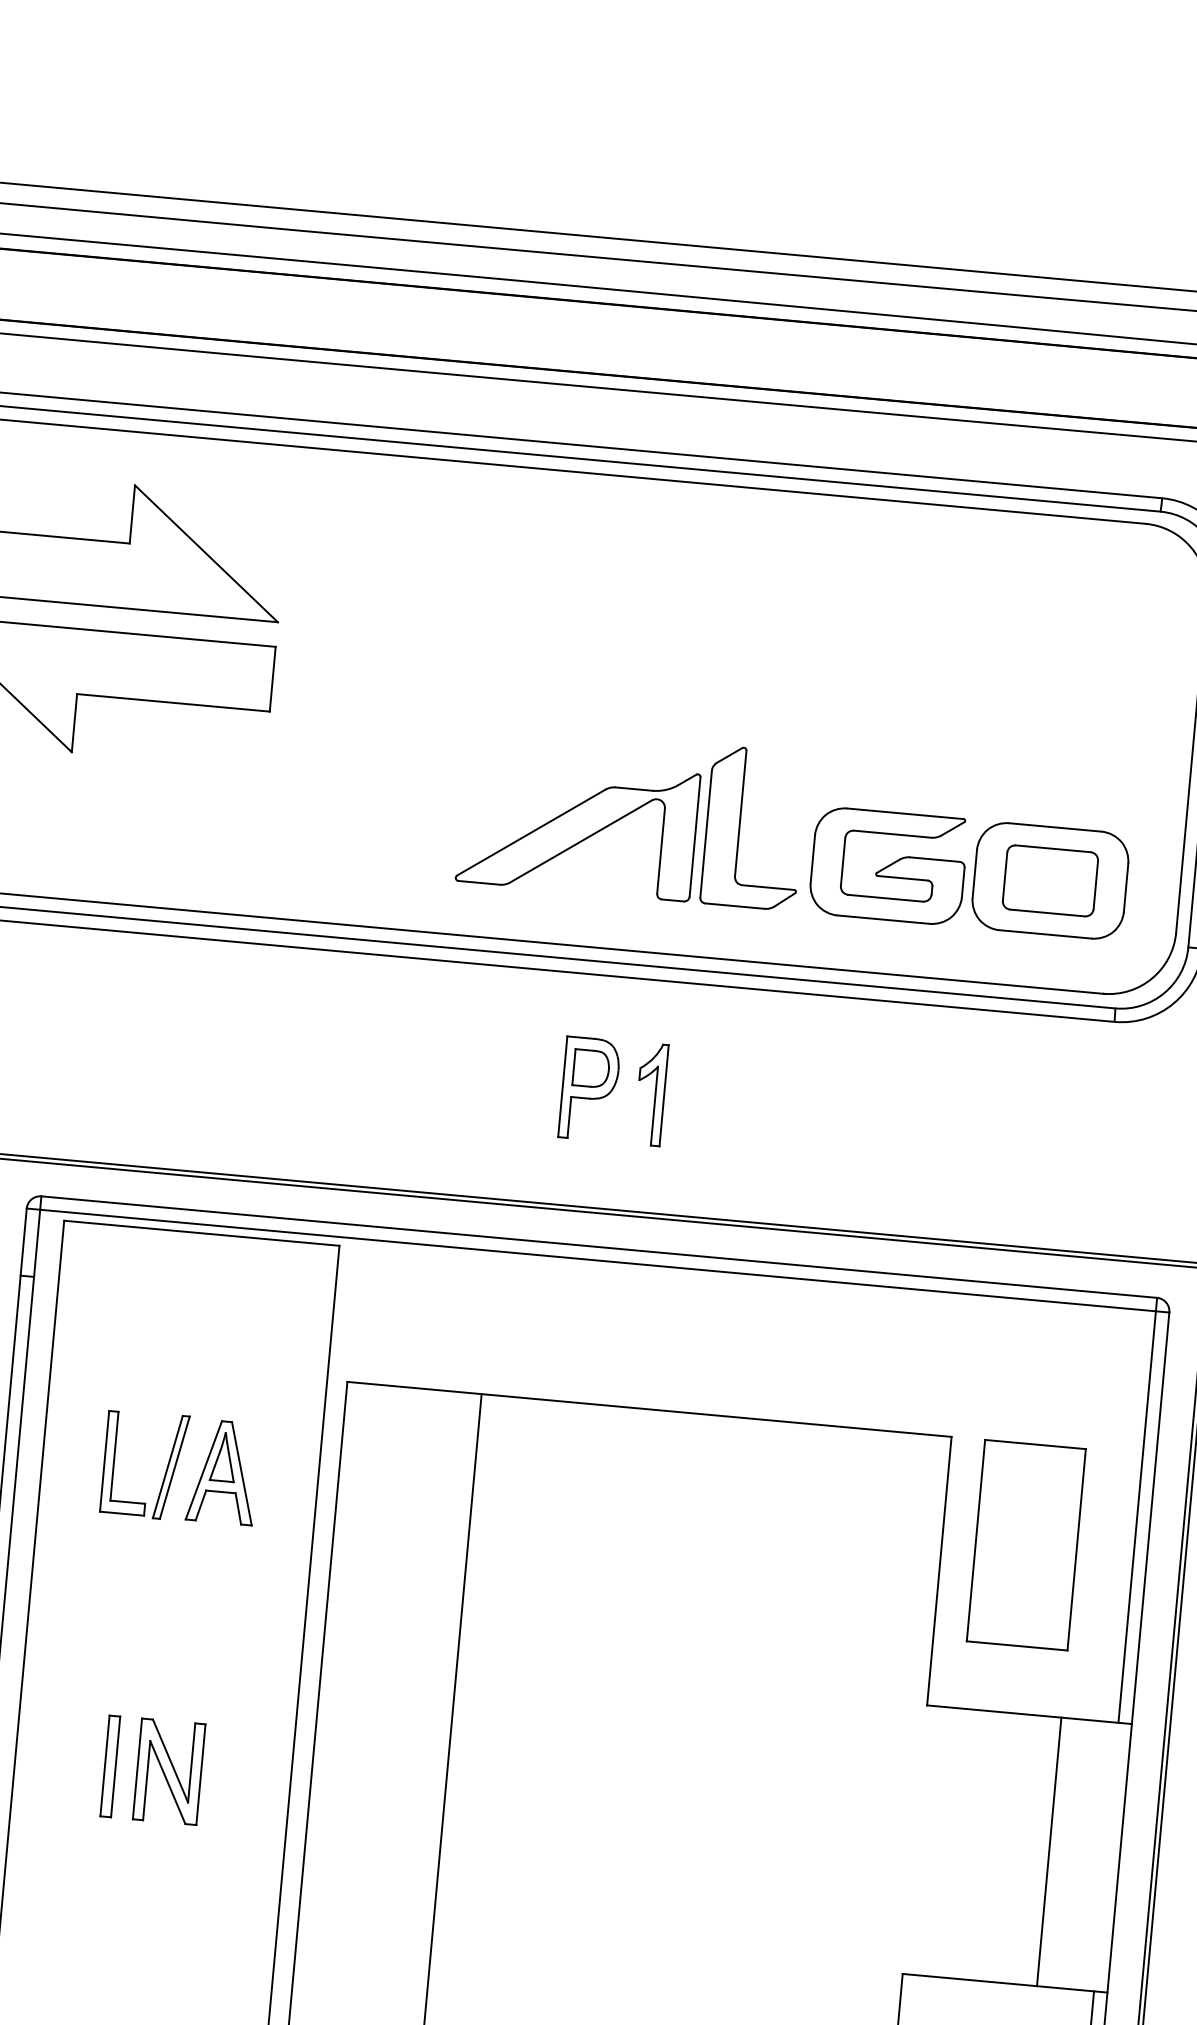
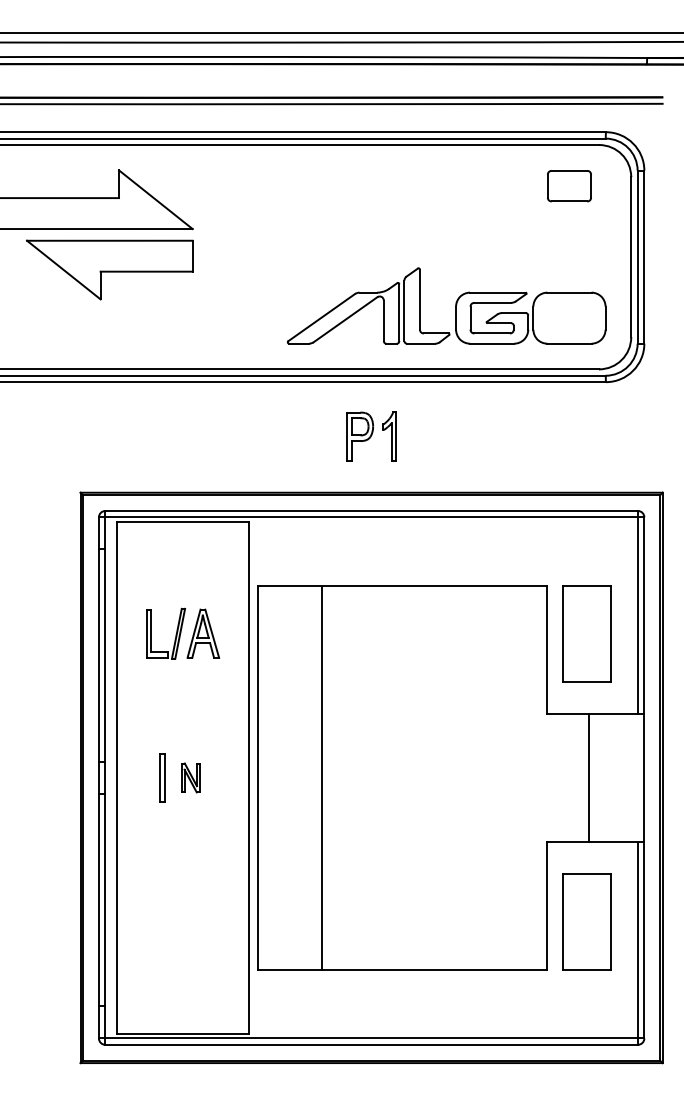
part: (1050, 881) -> (569, 186), moved
part: (168, 1770) -> (190, 777), size x0.6
line: (1048, 1850) -> (588, 777), moved

